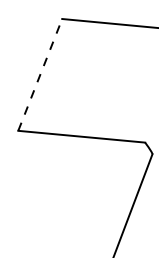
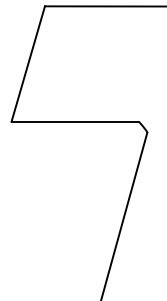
line: (40, 74) -> (28, 63), dashed -> solid

